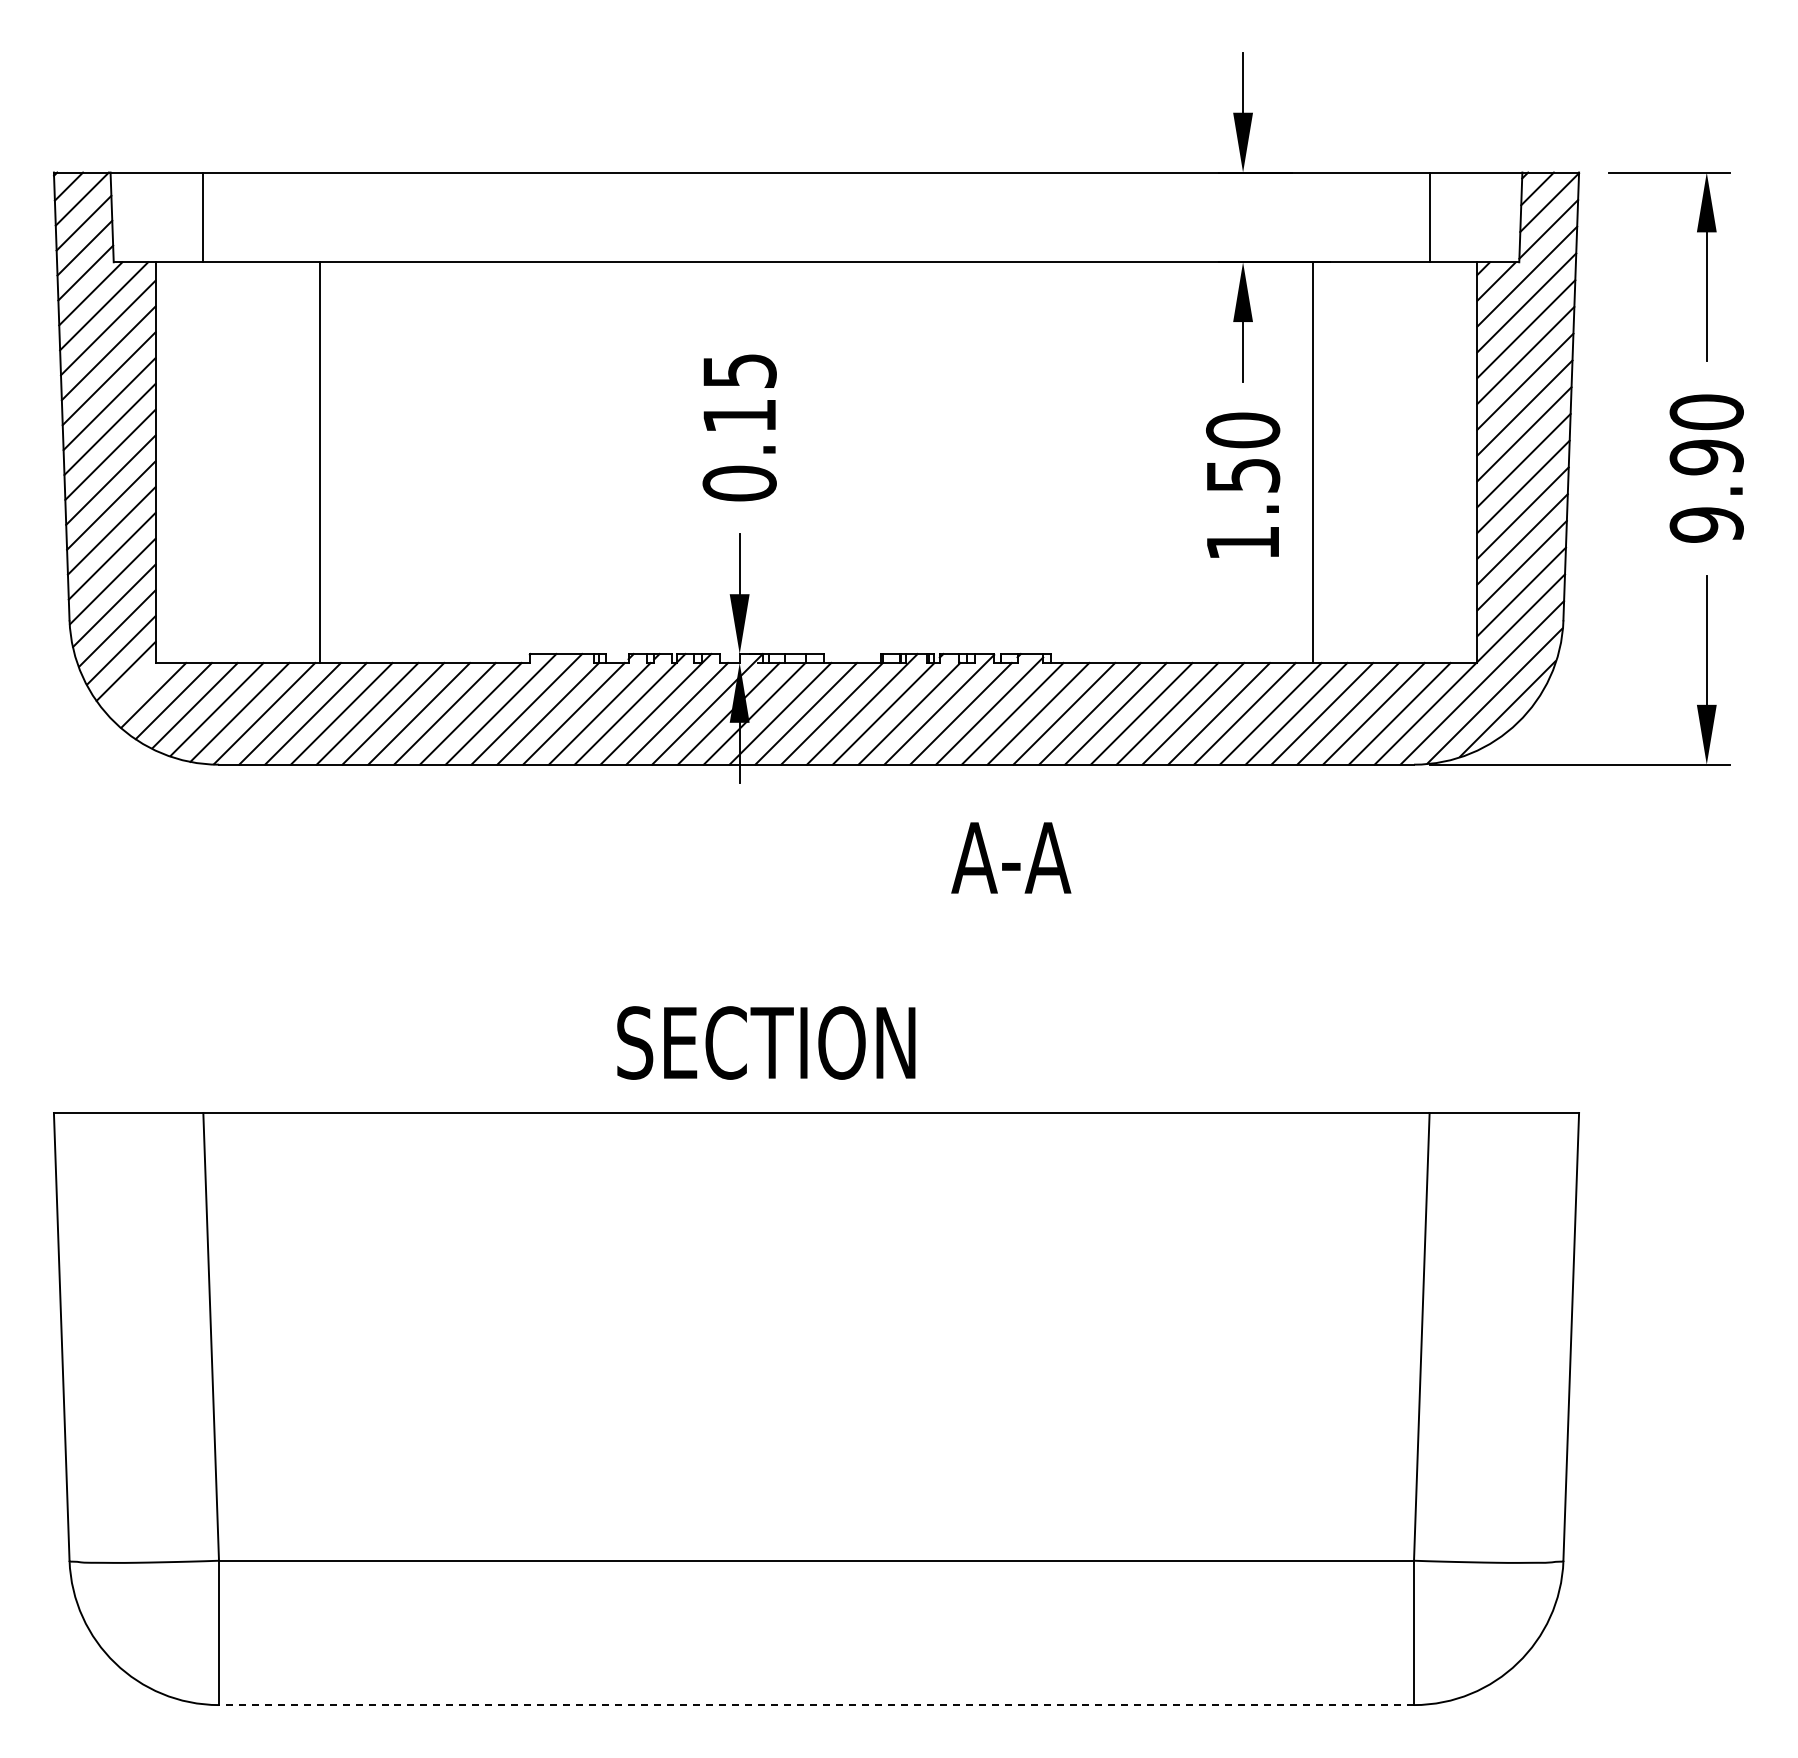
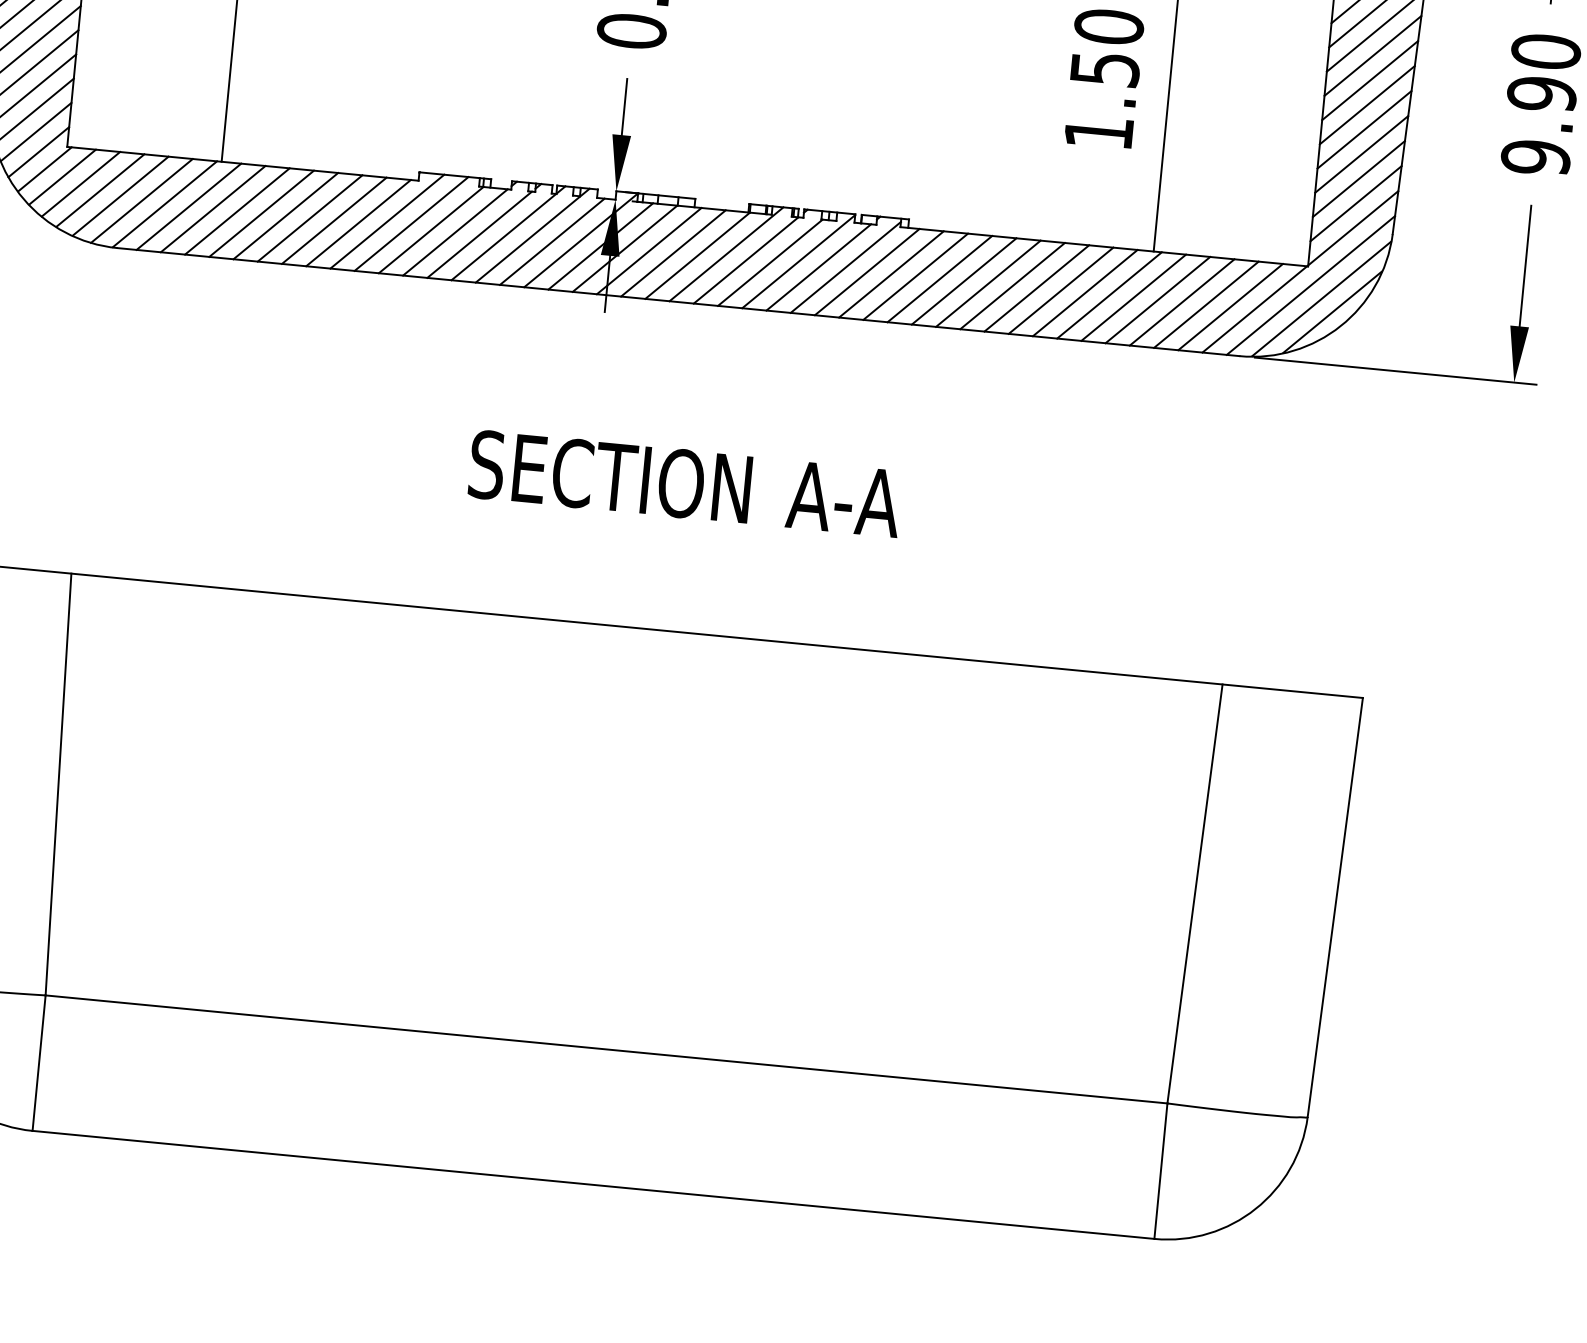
line: (134, 688) -> (45, 168), added
text: (1011, 857) -> (844, 498), moved
text: (766, 1042) -> (610, 476), moved
line: (816, 1705) -> (593, 1185), dashed -> solid

